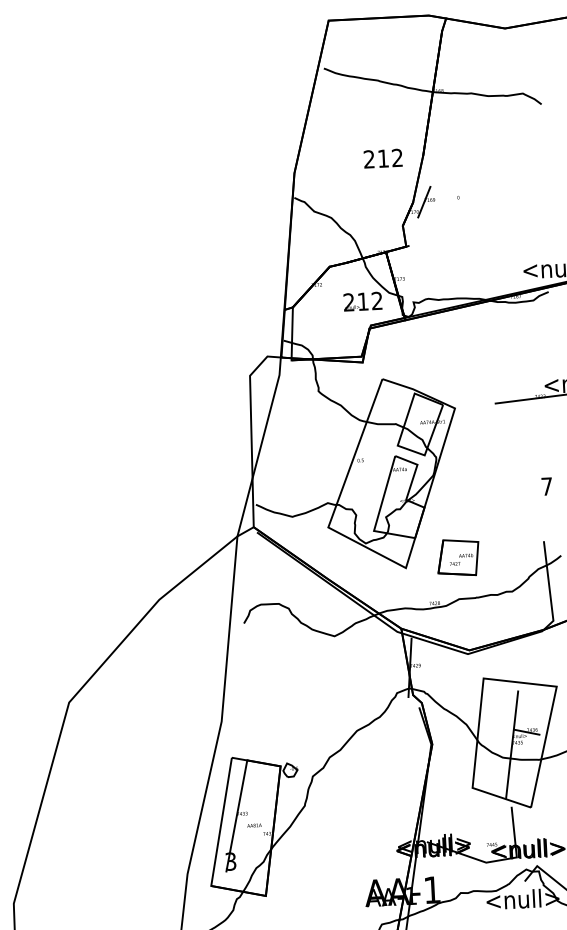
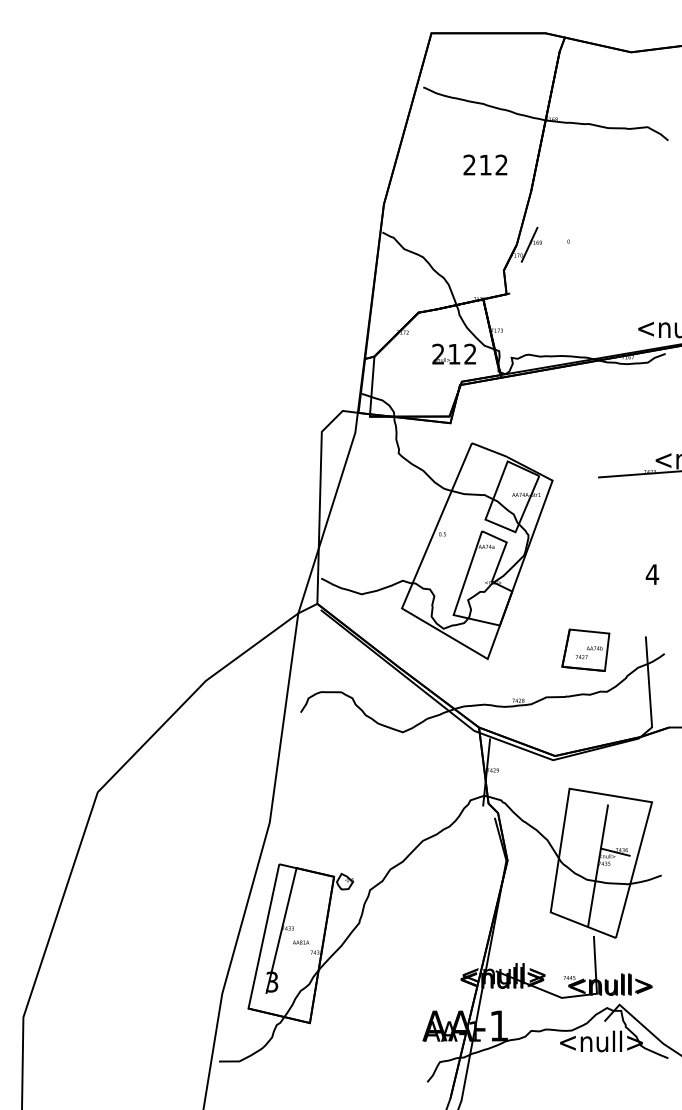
text: (383, 158) -> (485, 164), moved
text: (546, 486) -> (652, 574), 7 -> 4
part: (458, 557) -> (585, 649), moved

